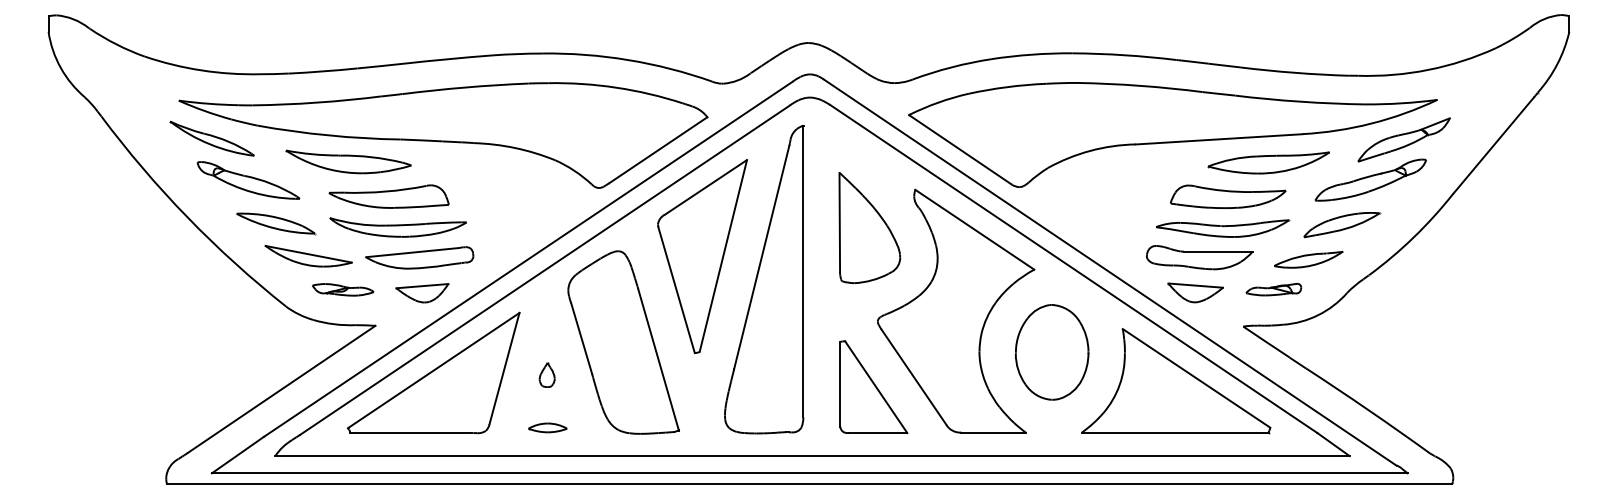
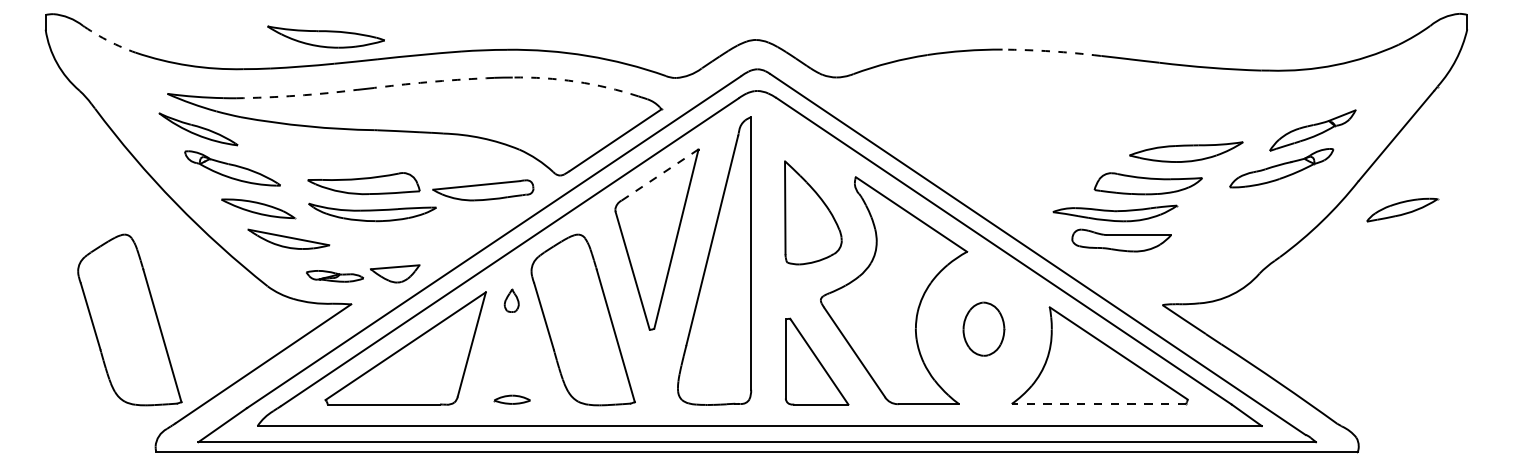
arc: (116, 44) -> (109, 41), solid -> dashed
arc: (1124, 55) -> (1051, 51), solid -> dashed
arc: (465, 87) -> (435, 81), solid -> dashed
arc: (616, 87) -> (576, 81), solid -> dashed
arc: (317, 102) -> (297, 95), solid -> dashed
part: (1172, 134) -> (1096, 125), removed
part: (348, 161) -> (326, 36), moved
line: (706, 187) -> (660, 175), solid -> dashed
part: (1342, 225) -> (1402, 210), moved
part: (1223, 228) -> (1115, 213), moved
part: (419, 257) -> (483, 189), moved
part: (1308, 259) -> (1223, 242), removed
part: (343, 289) -> (335, 276), moved
part: (1273, 289) -> (1190, 270), removed
part: (1195, 292) -> (1117, 273), removed
part: (138, 342) -> (129, 319), added
part: (1052, 352) -> (984, 329), size x0.6
part: (546, 374) -> (511, 300), moved
line: (1174, 432) -> (1098, 404), solid -> dashed

